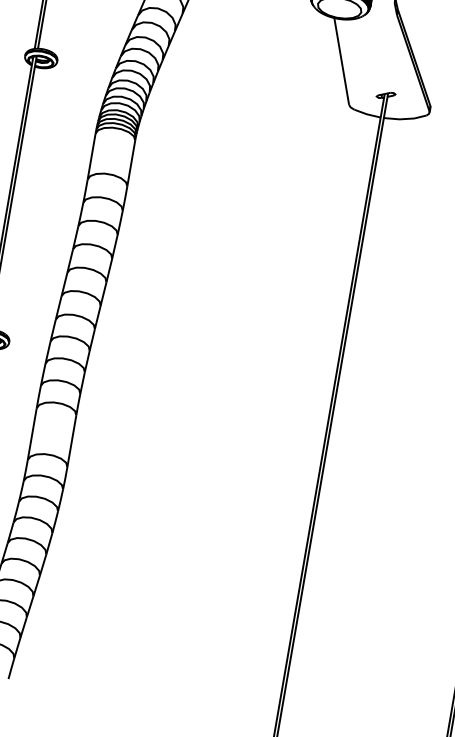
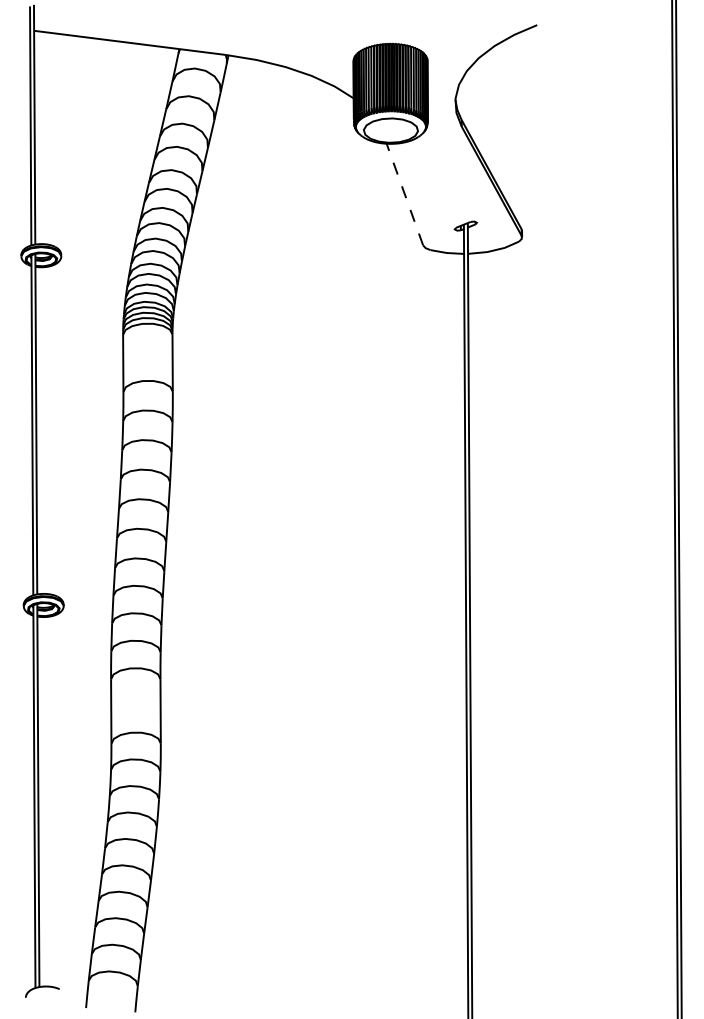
line: (341, 61) -> (404, 194), solid -> dashed

